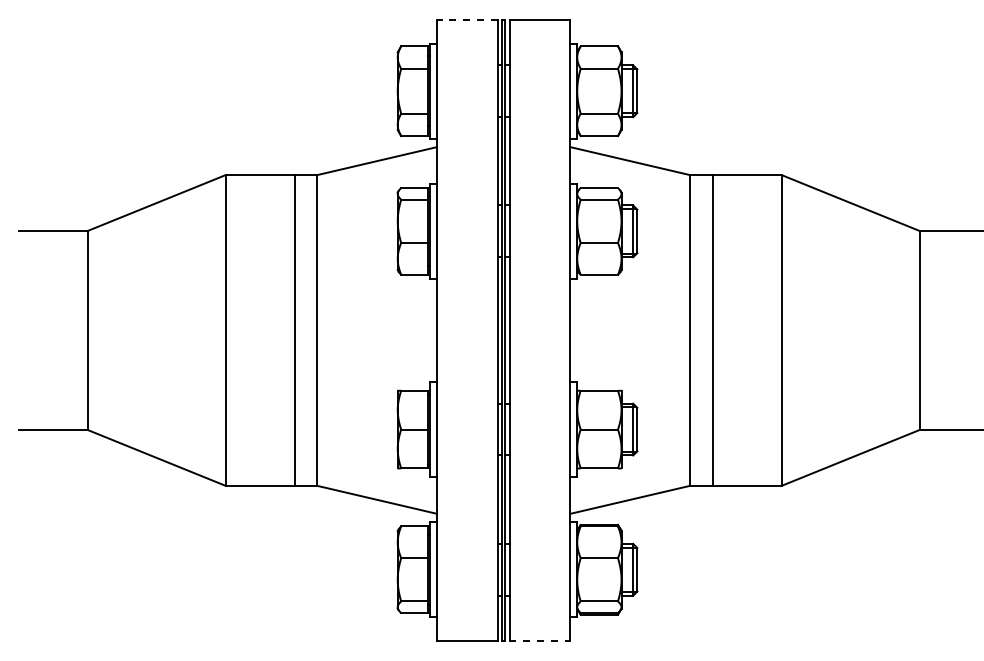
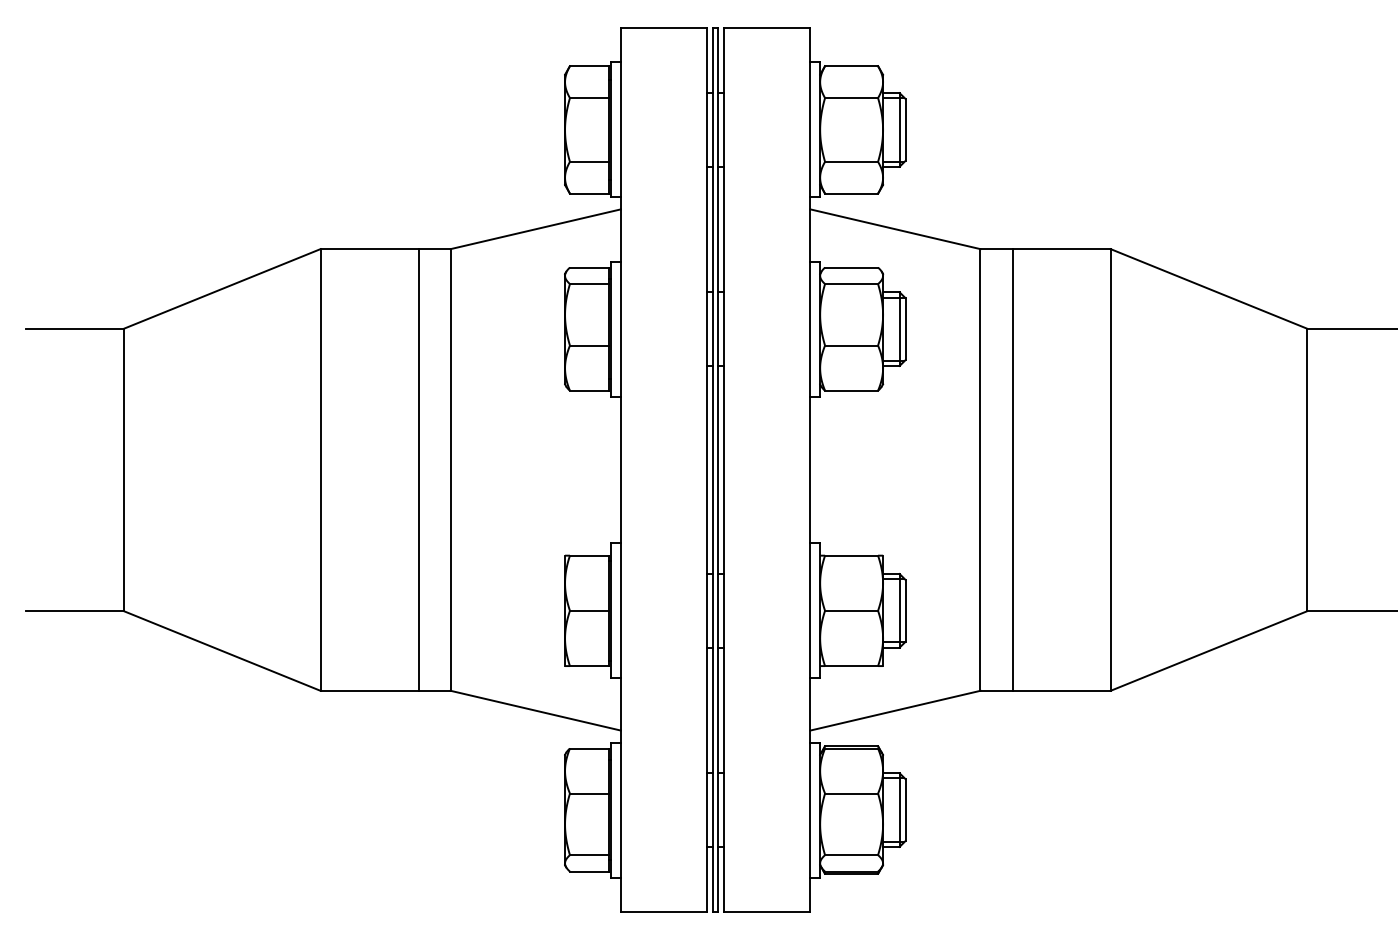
line: (467, 19) -> (663, 28), dashed -> solid
line: (540, 641) -> (767, 911), dashed -> solid

